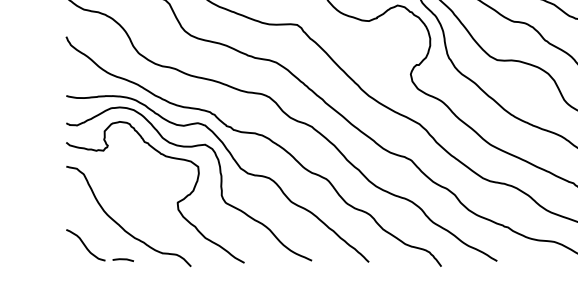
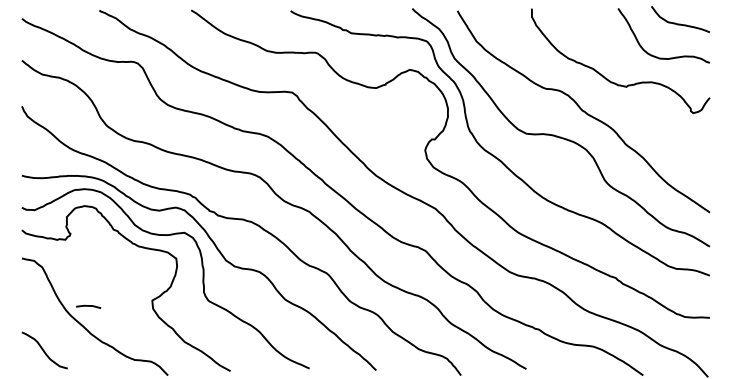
curve: (123, 259) -> (88, 306), moved

